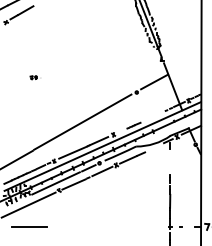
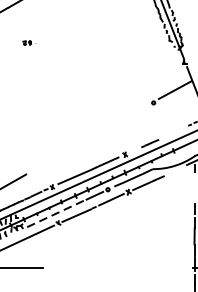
part: (33, 77) -> (26, 42), moved
line: (82, 121) -> (87, 138), removed
line: (55, 183) -> (53, 214), solid -> dashed

